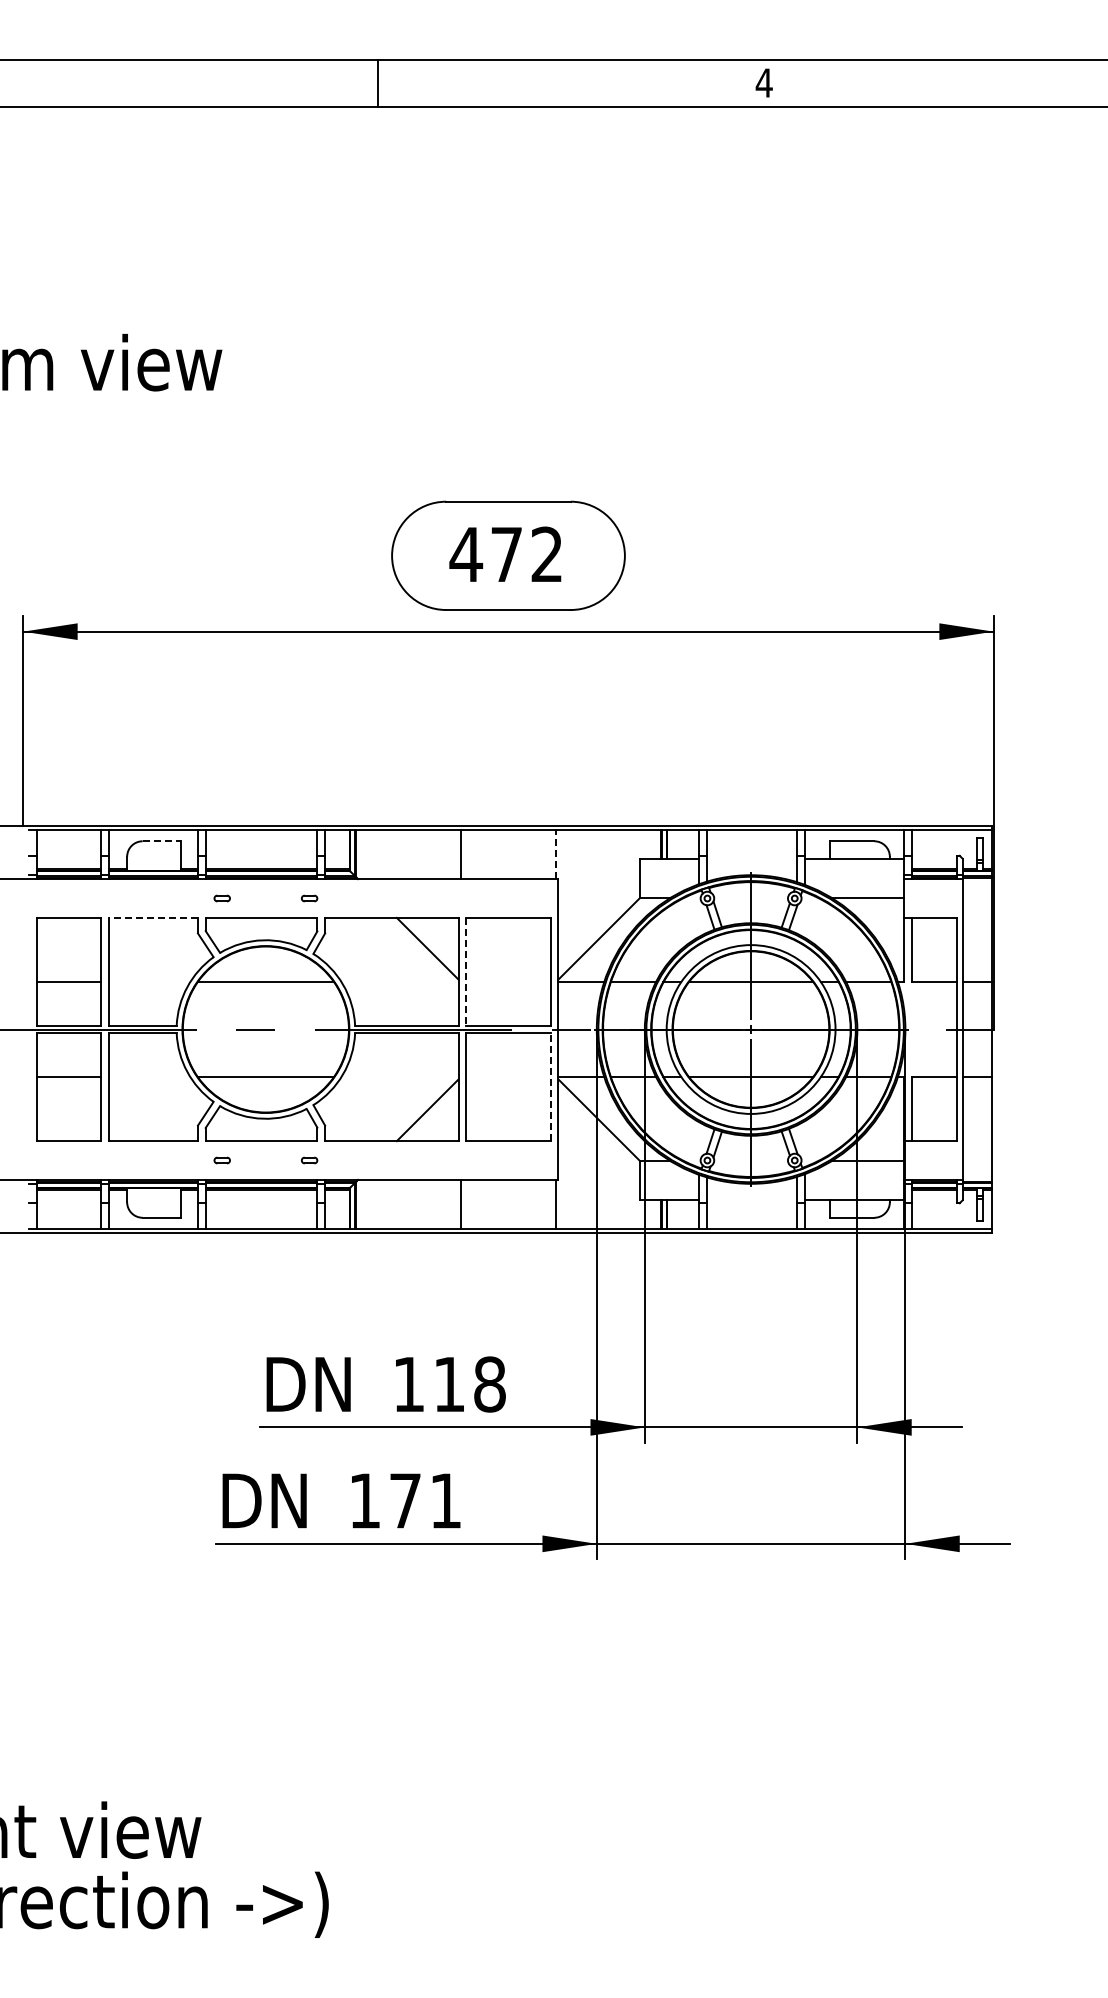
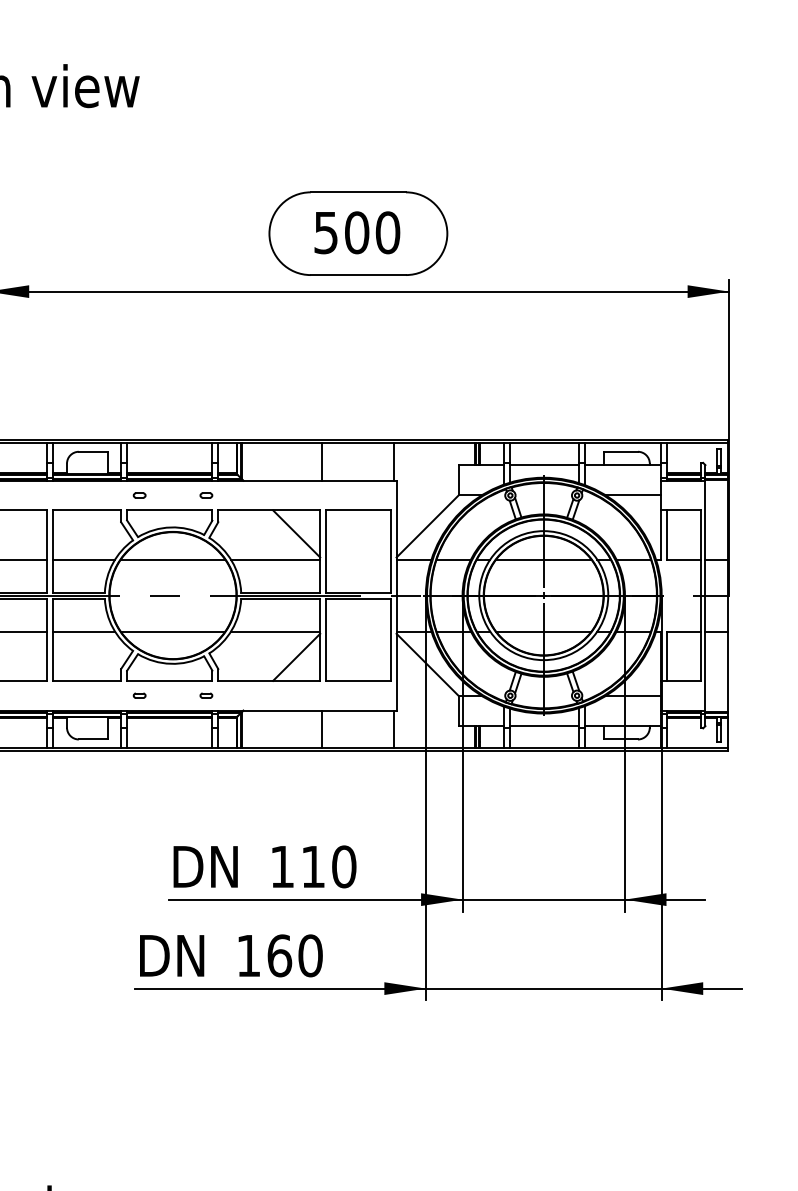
text: (506, 554) -> (356, 232), 472 -> 500
line: (161, 841) -> (93, 451), dashed -> solid
line: (555, 854) -> (394, 461), dashed -> solid
line: (752, 858) -> (544, 464), added
line: (153, 917) -> (87, 510), dashed -> solid
line: (466, 971) -> (326, 551), dashed -> solid
line: (149, 982) -> (84, 559), added
line: (399, 982) -> (275, 559), added
line: (149, 1076) -> (84, 631), added
line: (399, 1076) -> (275, 631), added
line: (550, 1087) -> (390, 639), dashed -> solid
line: (752, 1200) -> (544, 726), added
text: (489, 1384) -> (343, 866), 118 -> 110
text: (425, 1500) -> (294, 955), 171 -> 160

